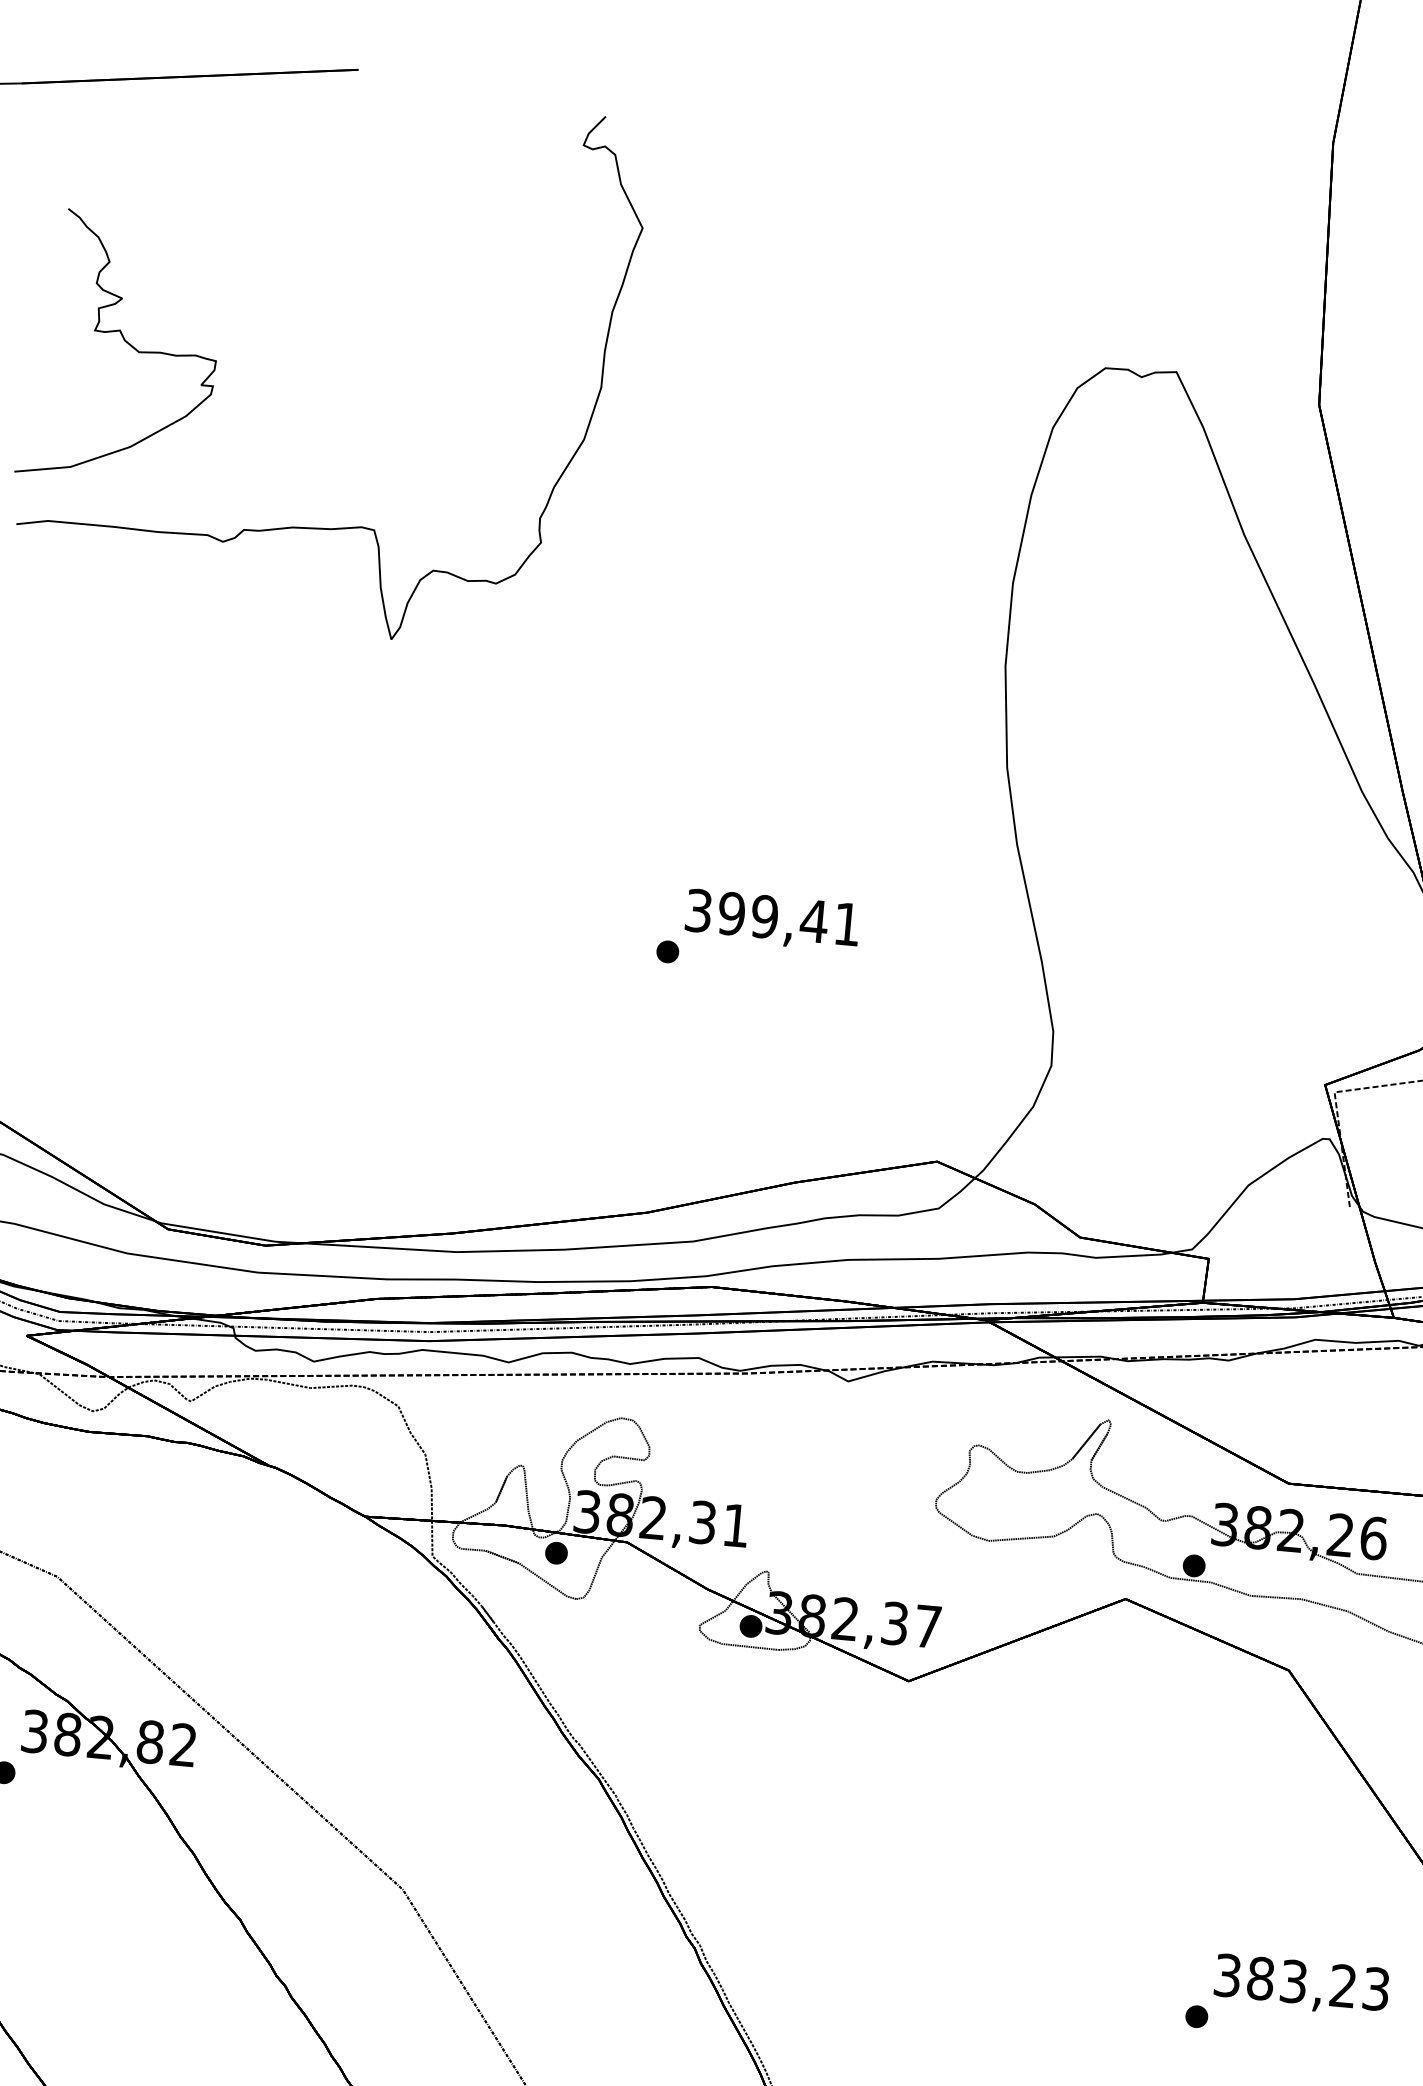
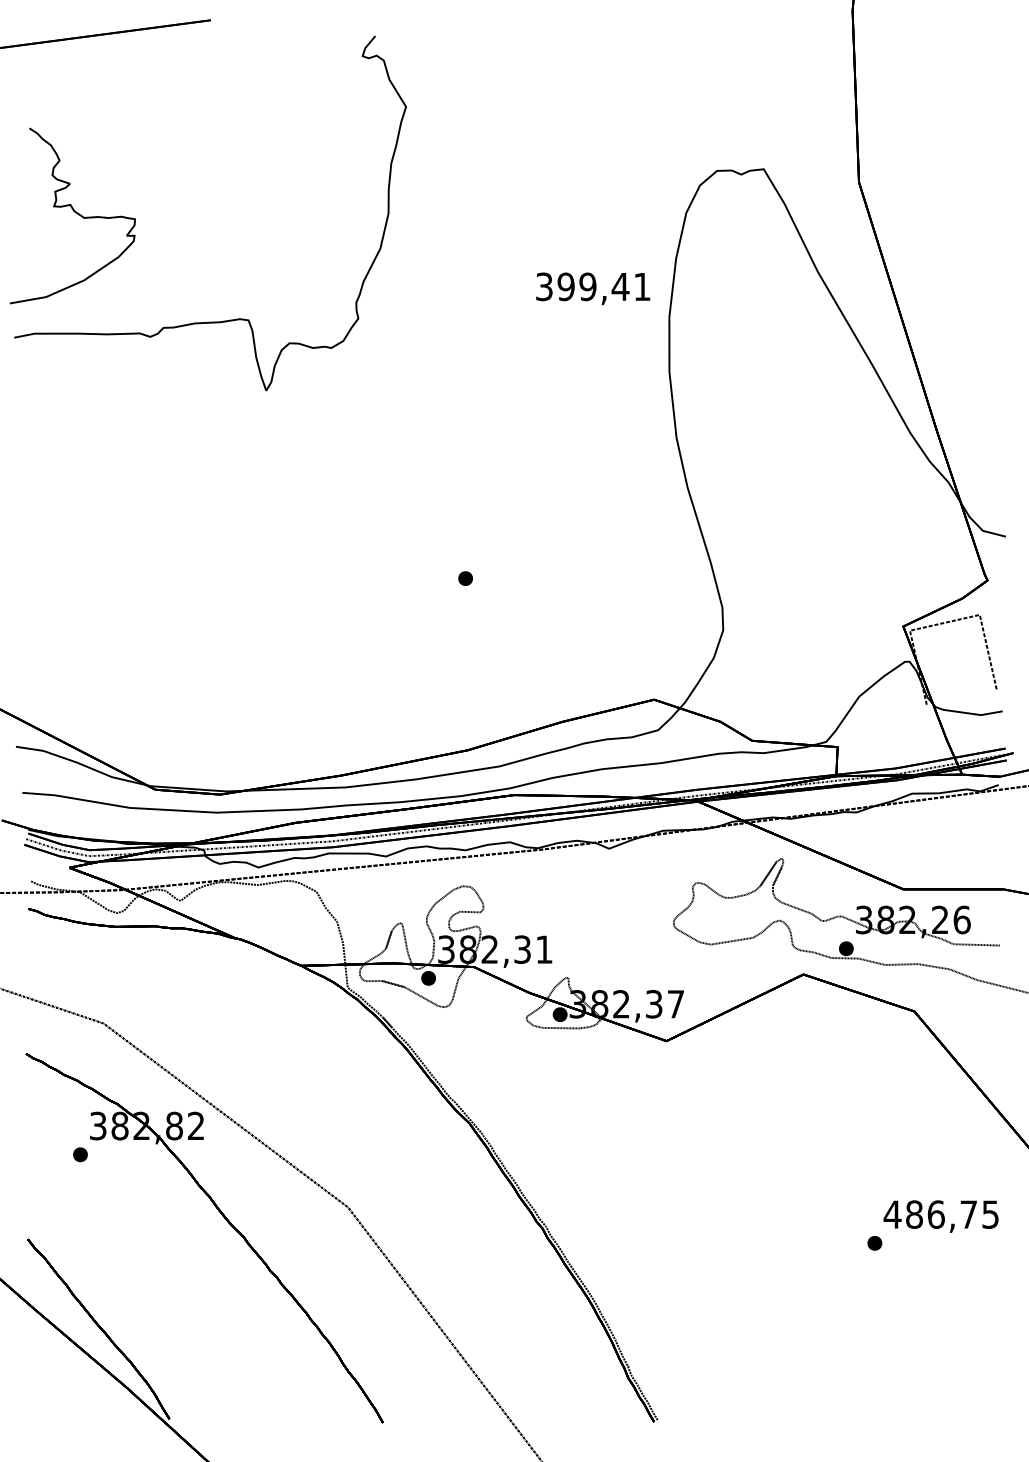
text: (772, 920) -> (593, 288), moved
text: (1300, 1982) -> (940, 1214), 383,23 -> 486,75

